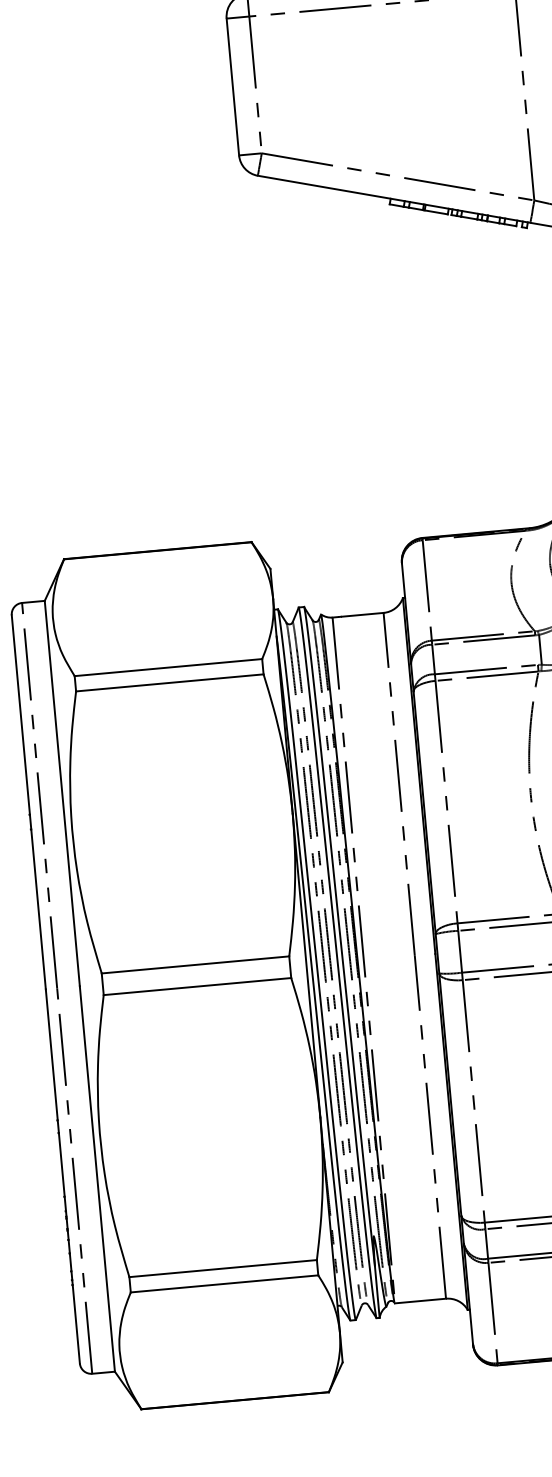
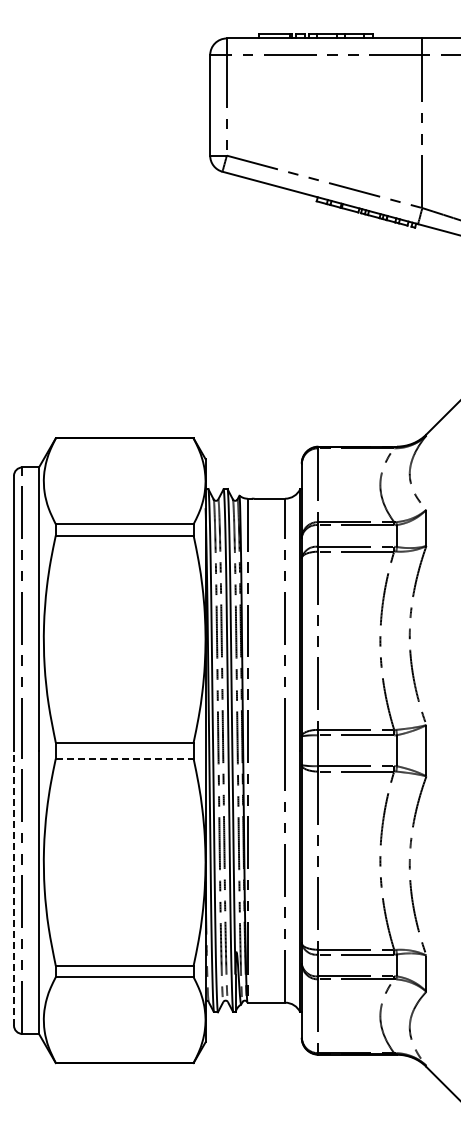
line: (197, 986) -> (124, 758), solid -> dashed
line: (63, 1175) -> (14, 887), solid -> dashed

